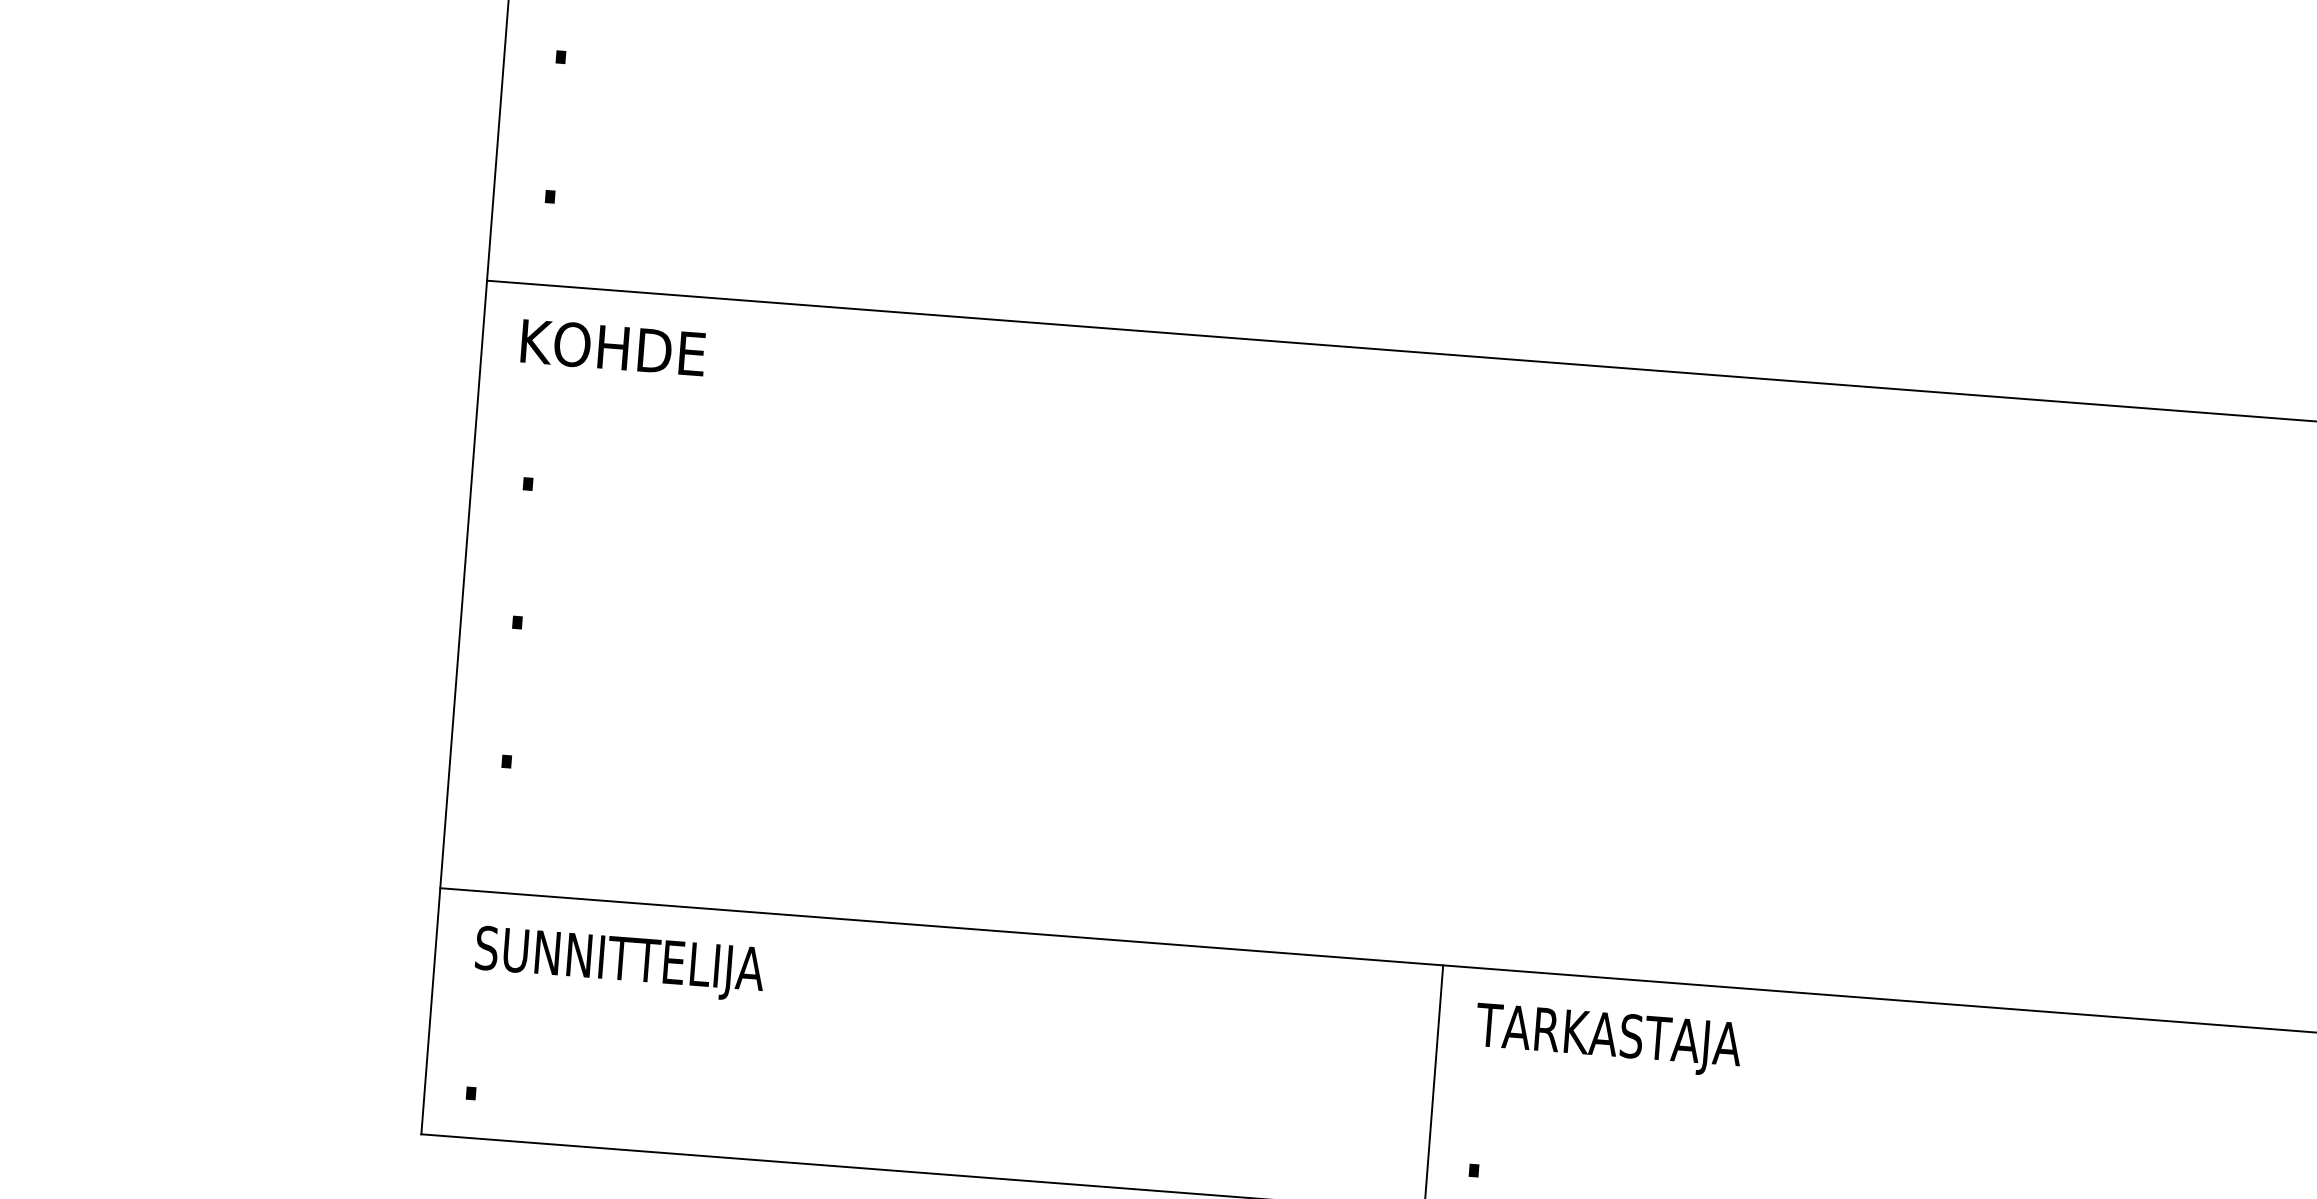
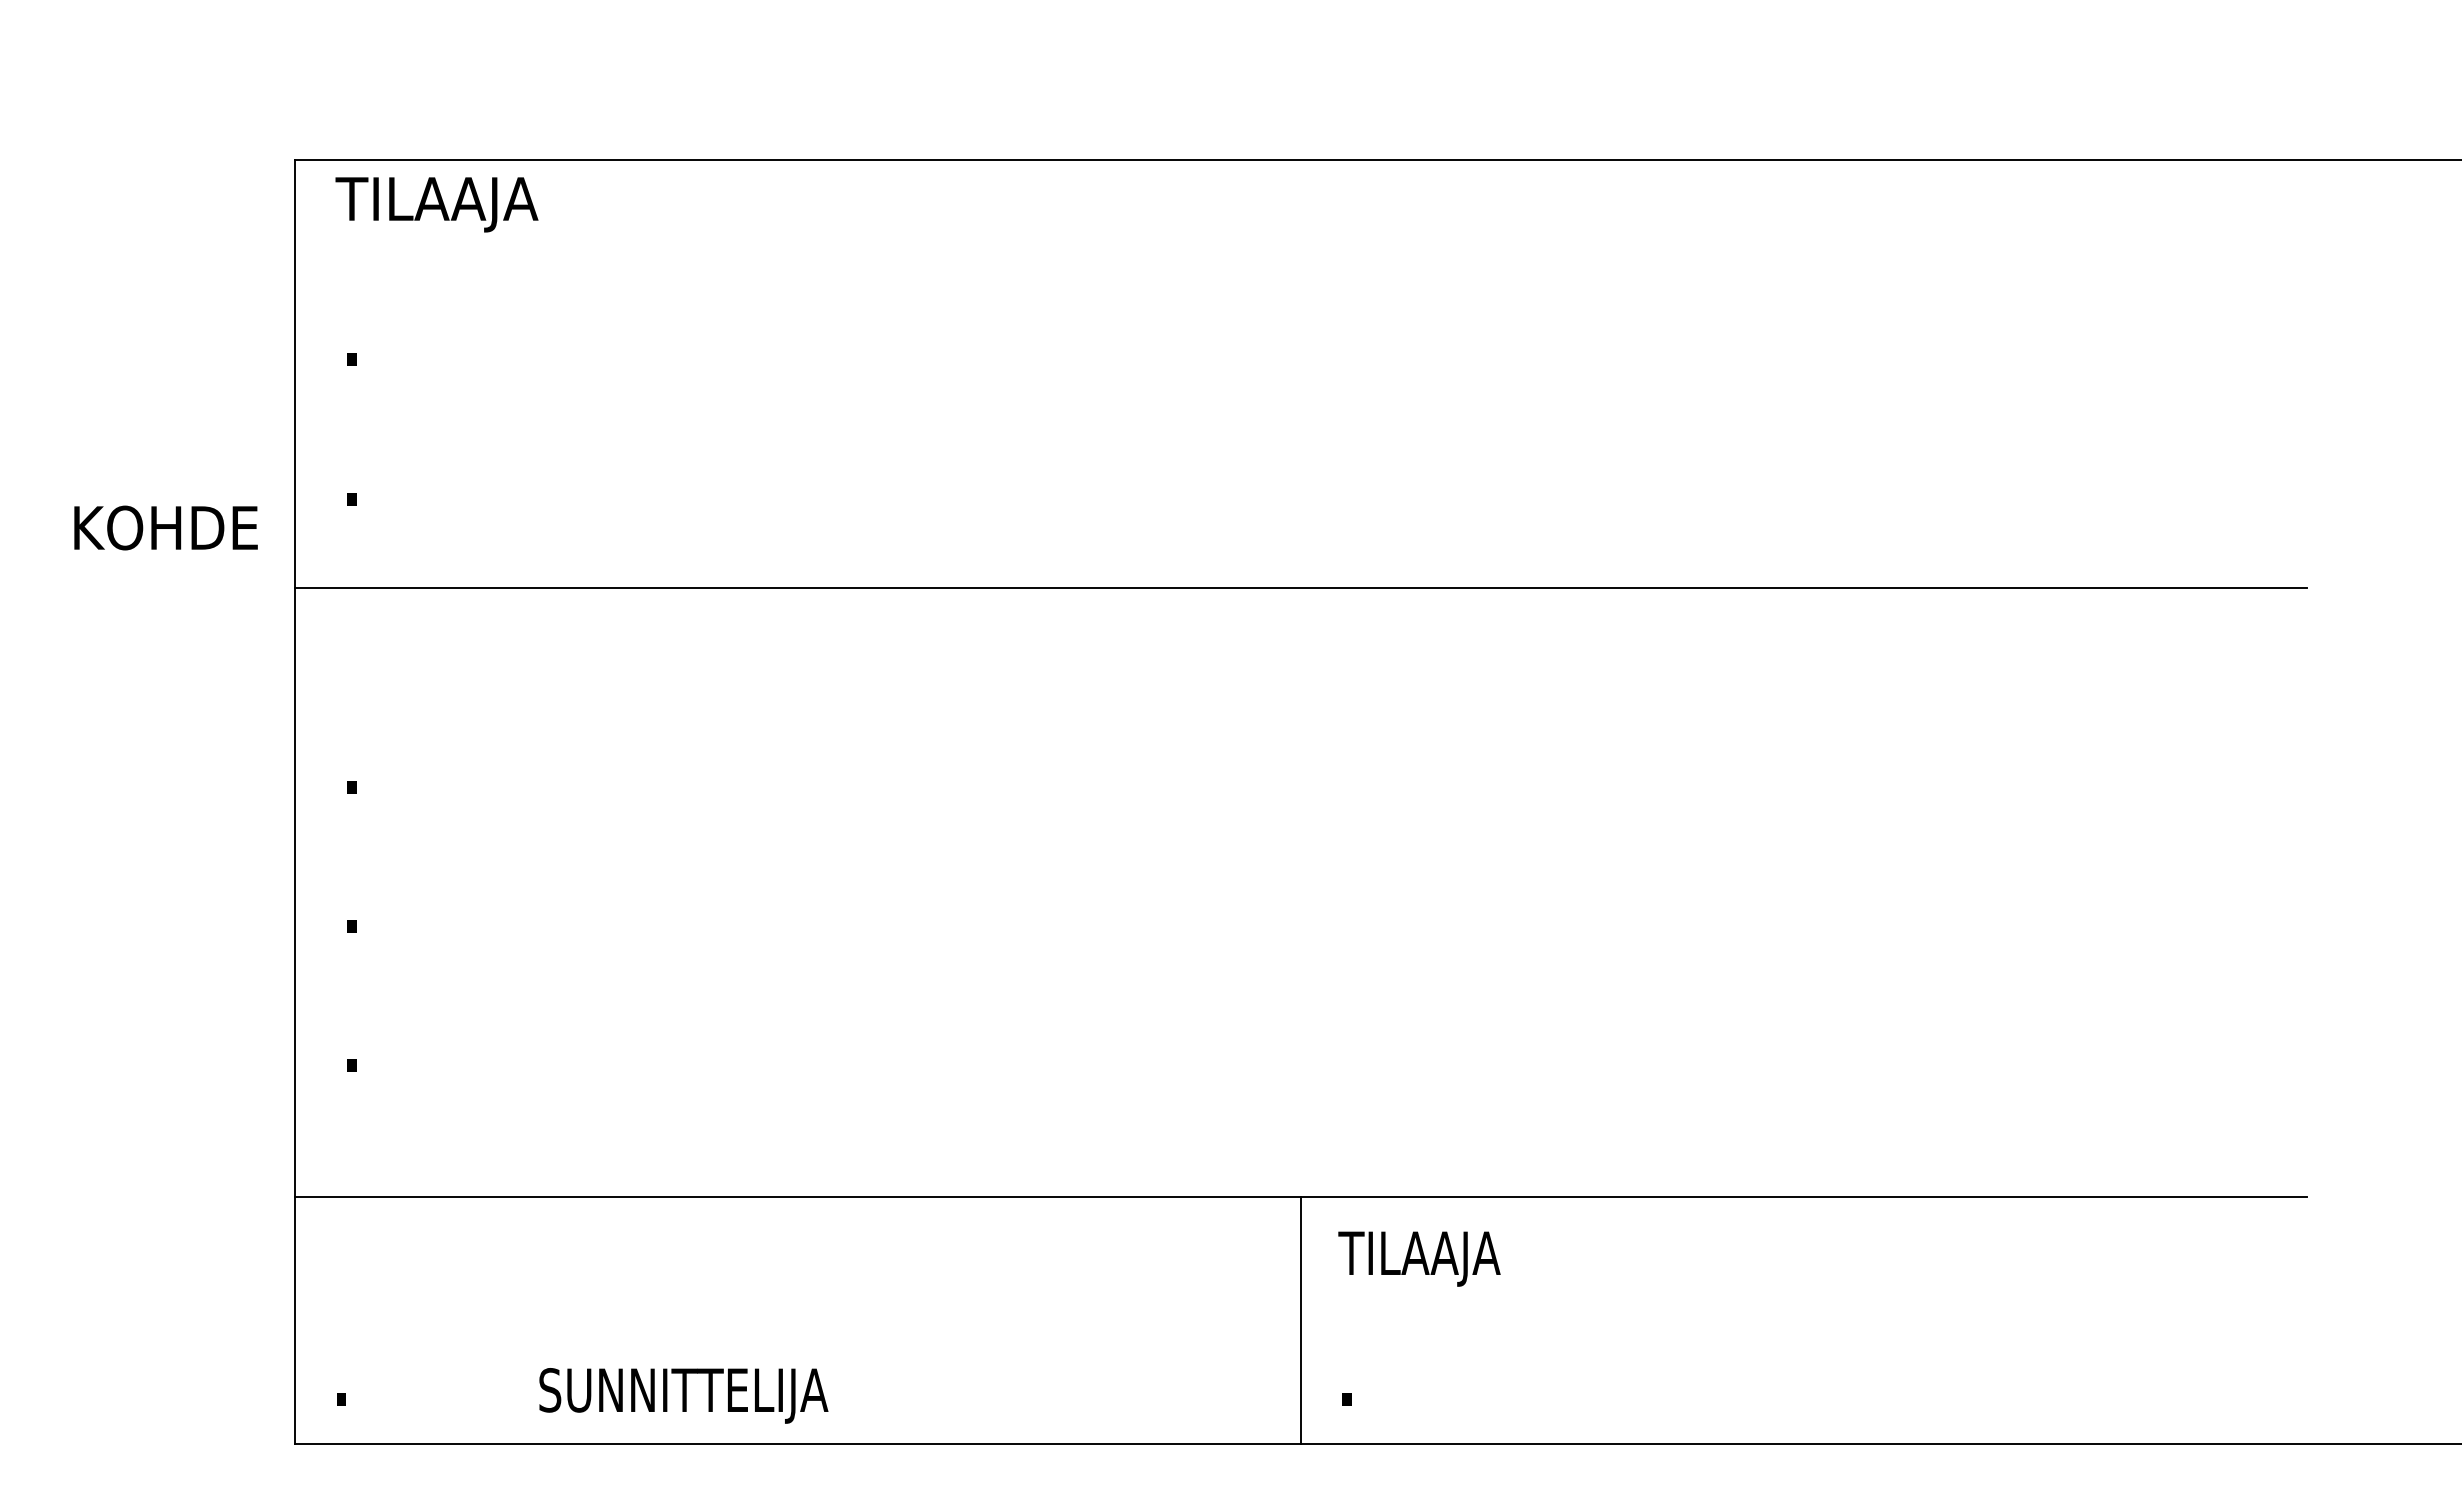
text: (612, 347) -> (165, 527), moved
text: (619, 963) -> (683, 1395), moved
text: (1621, 1040) -> (1484, 1258), TARKASTAJA -> TILAAJA

